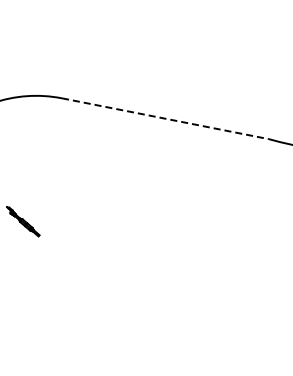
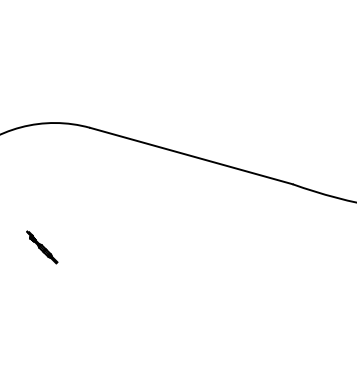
line: (165, 119) -> (191, 156), dashed -> solid

